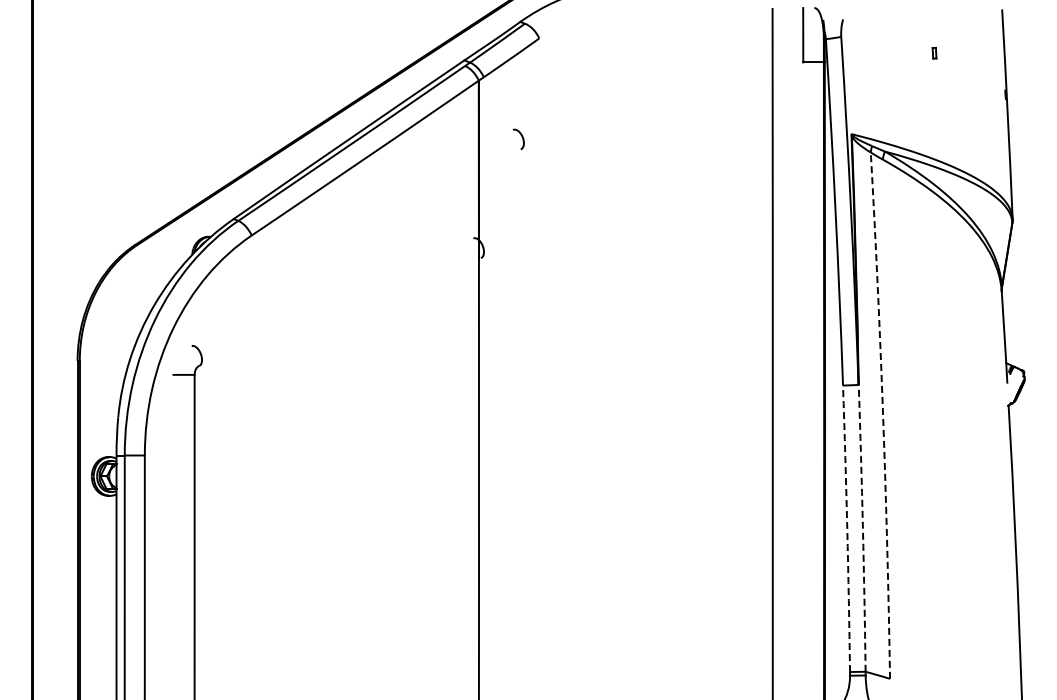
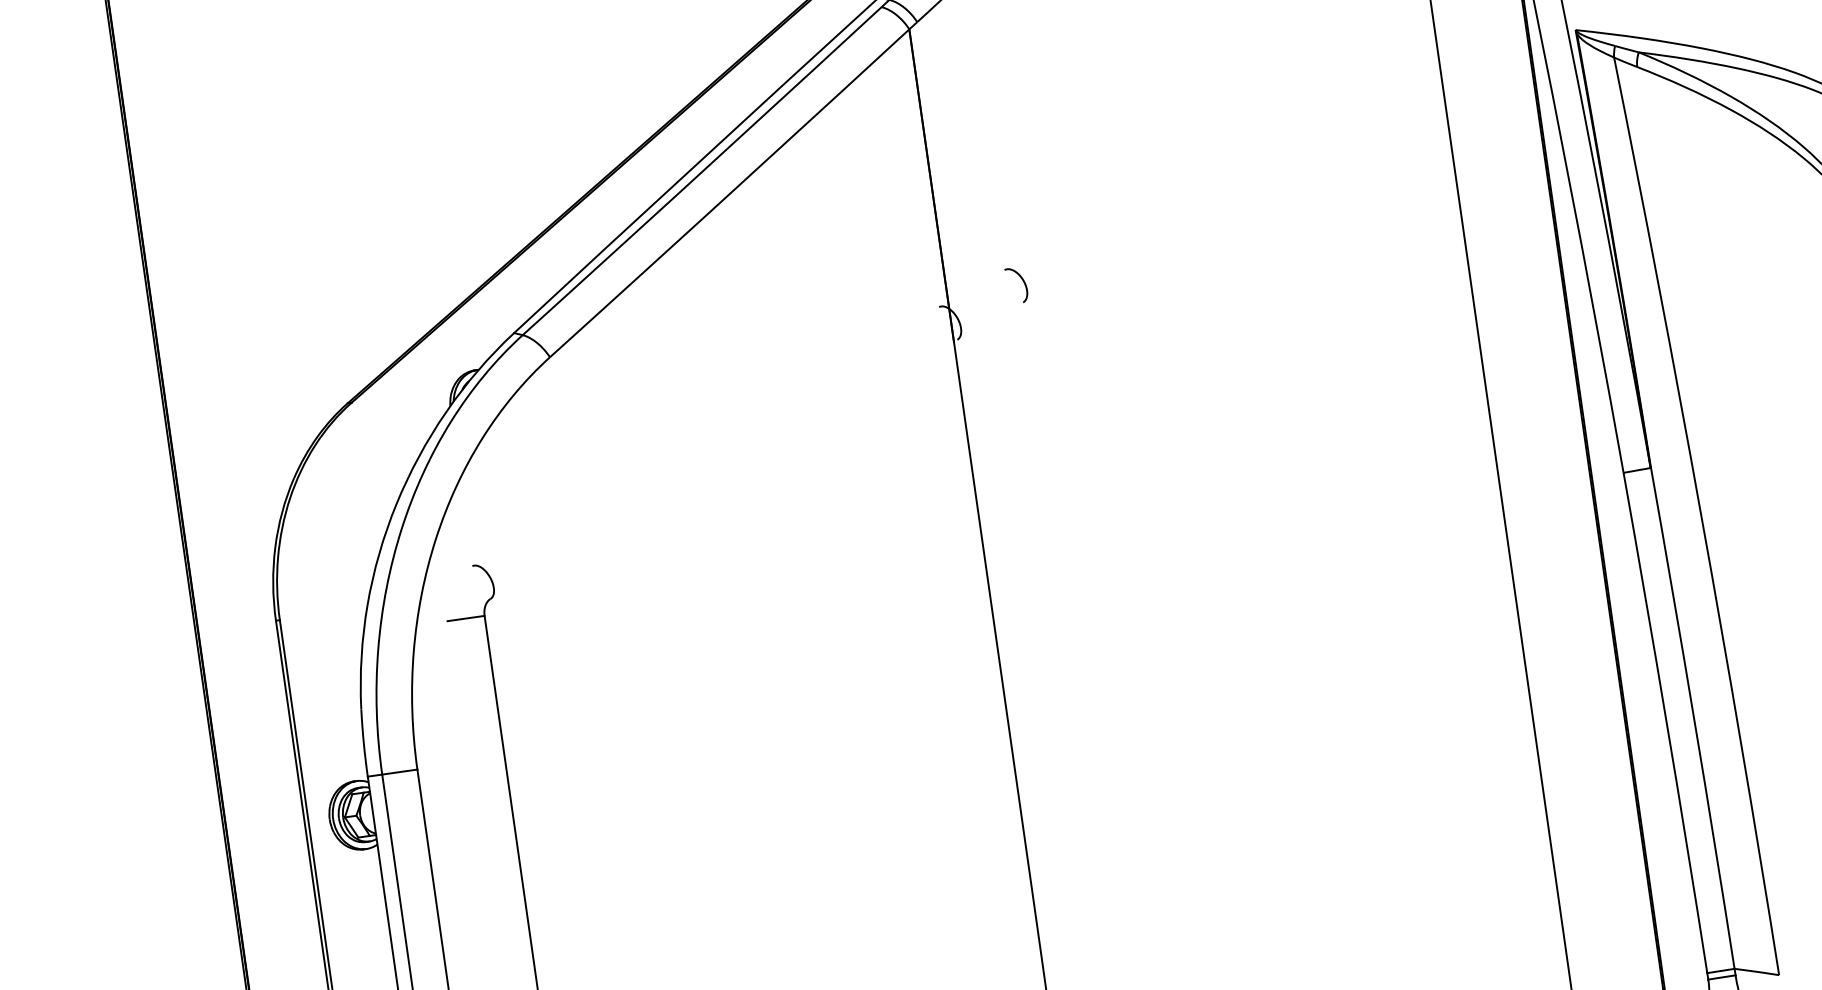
curve: (521, 137) -> (1021, 281), moved
arc: (883, 415) -> (1701, 515), dashed -> solid
arc: (847, 528) -> (1667, 722), dashed -> solid
arc: (862, 528) -> (1693, 718), dashed -> solid

